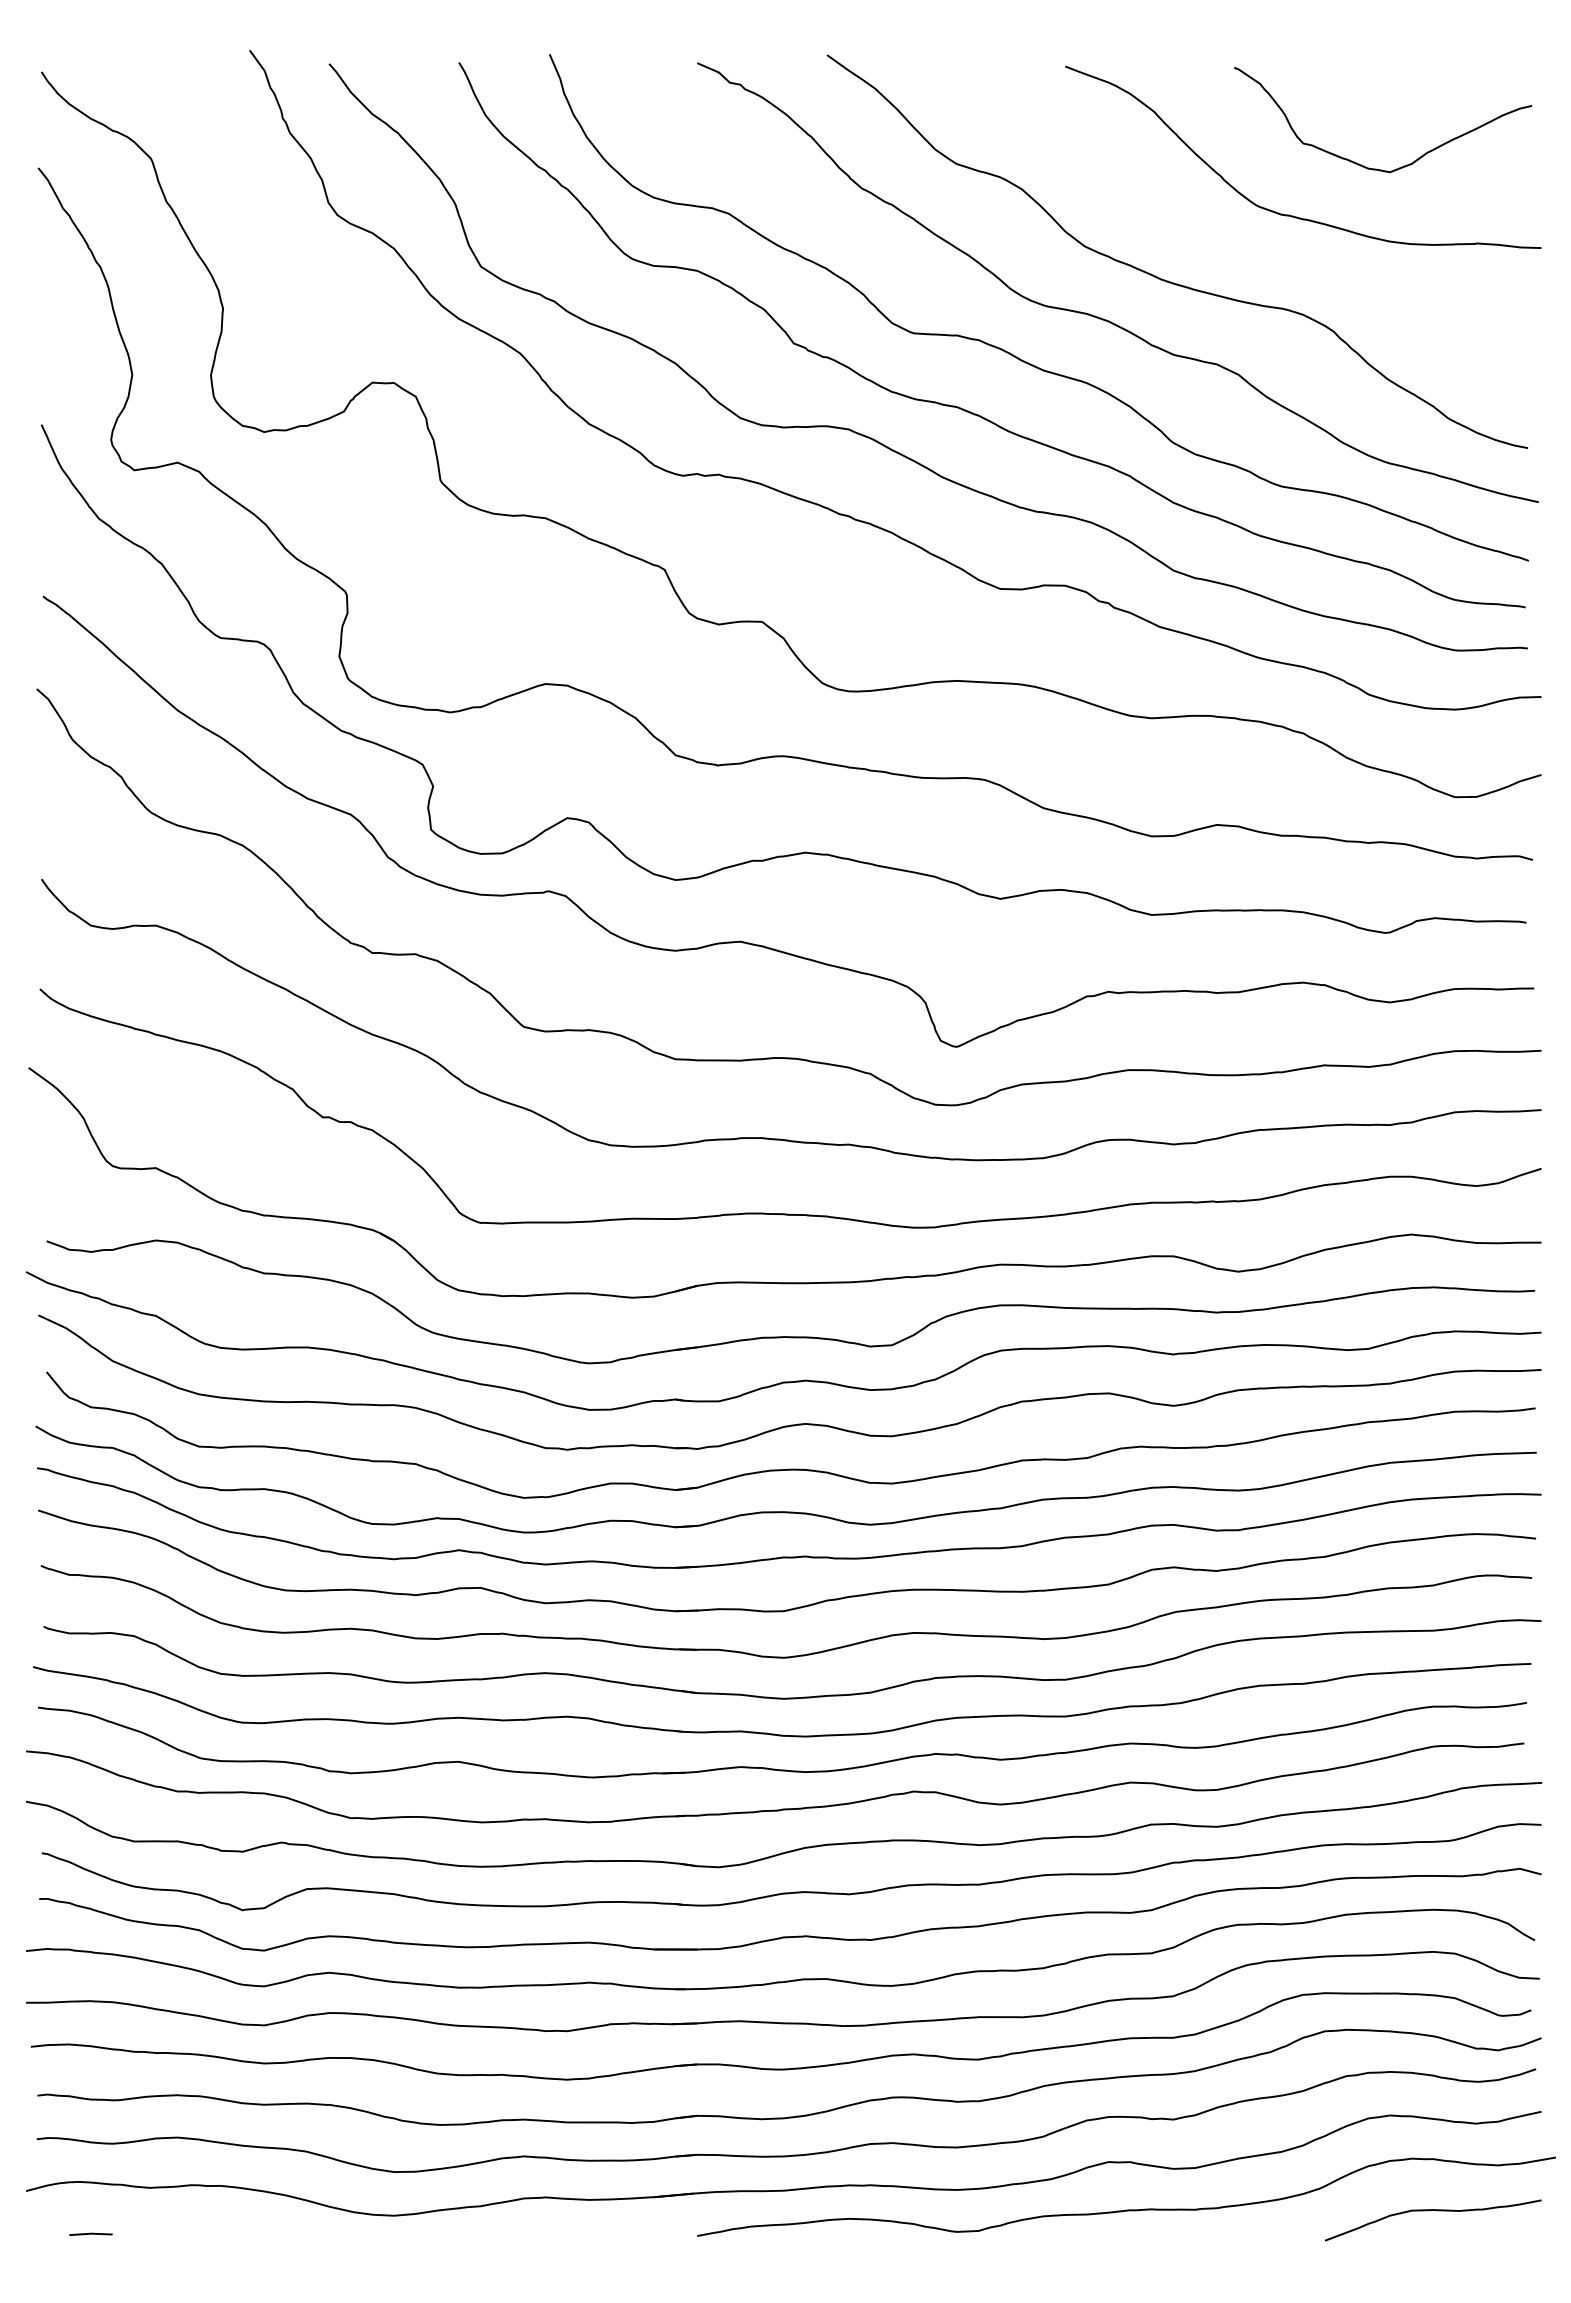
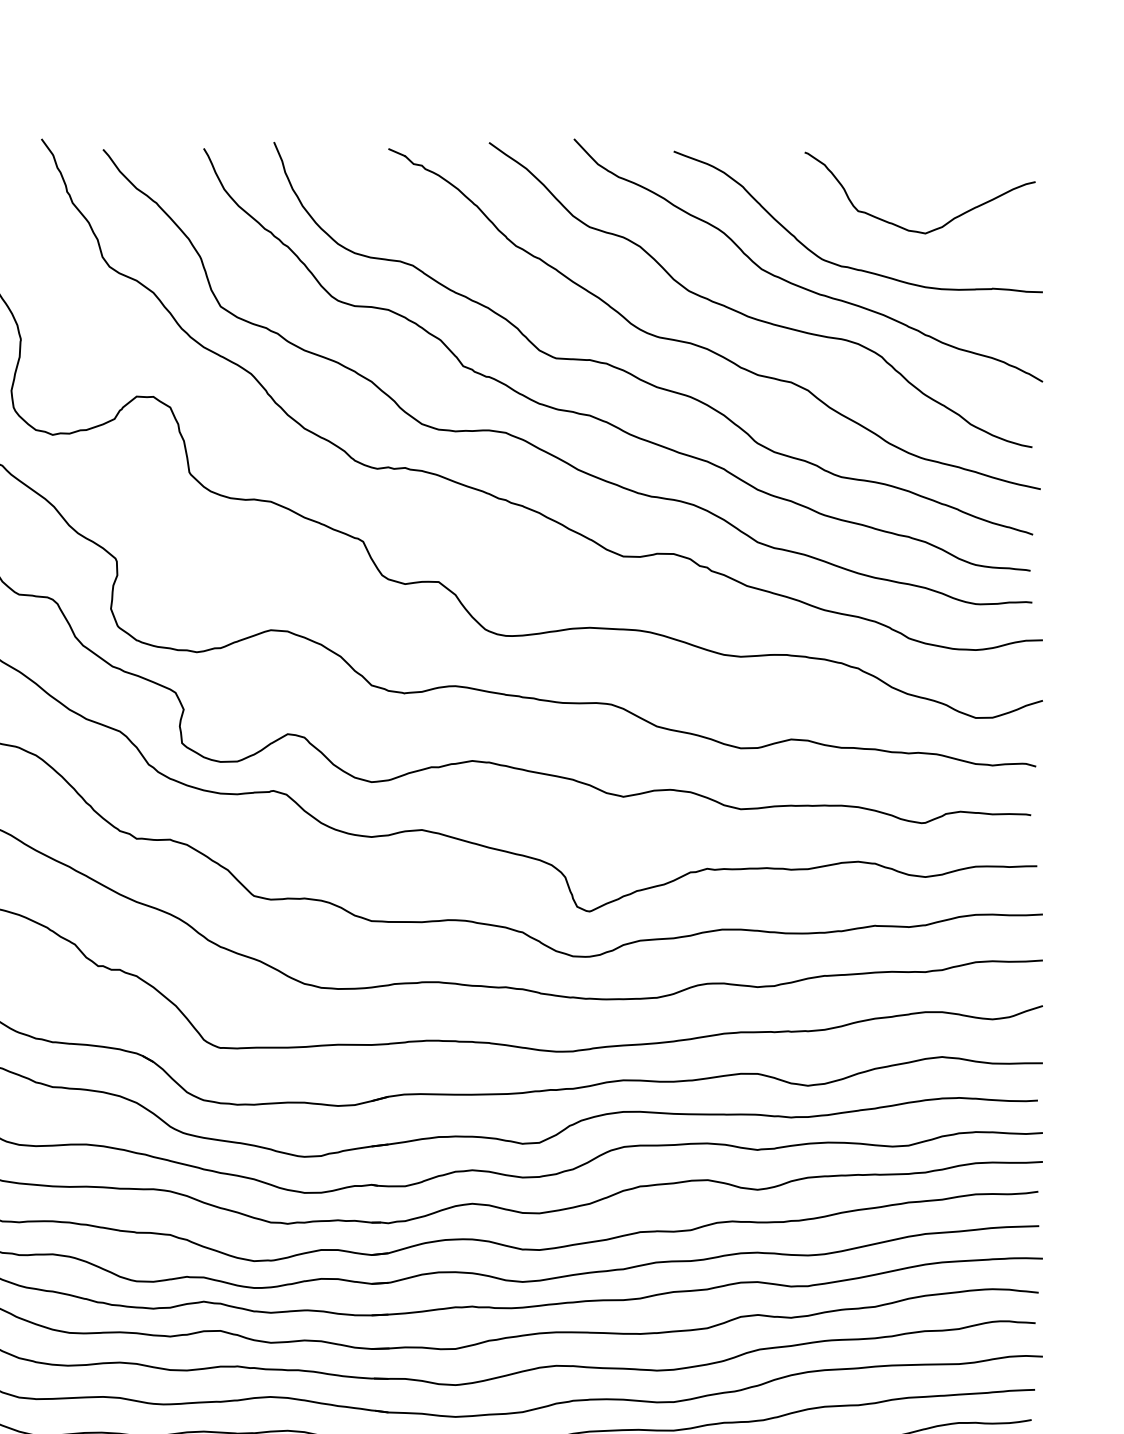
curve: (1227, 239) -> (799, 285), added

